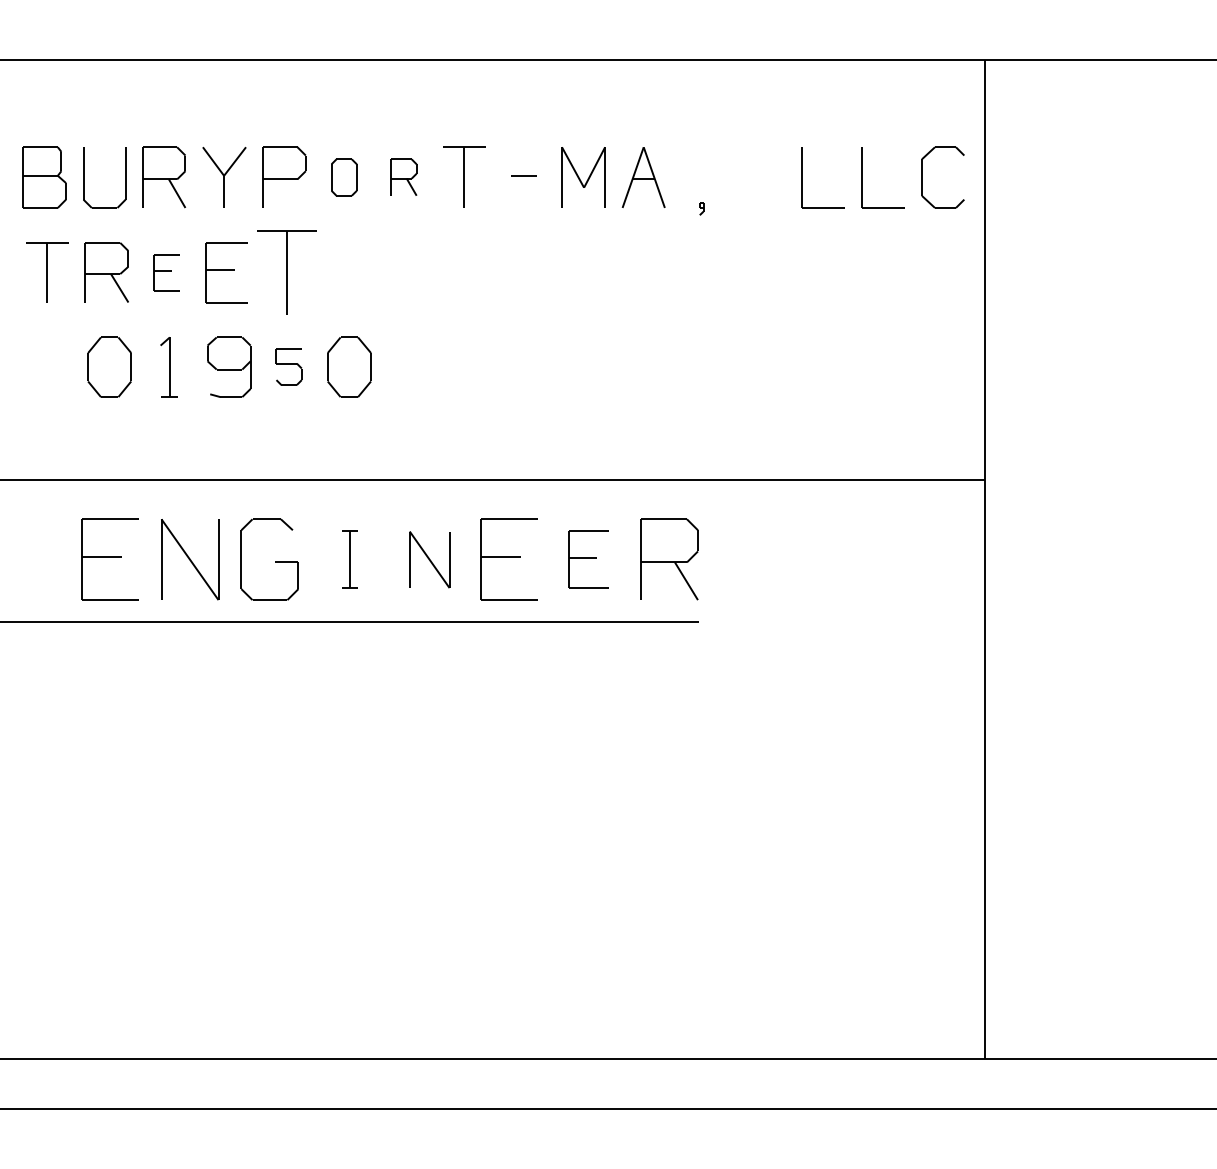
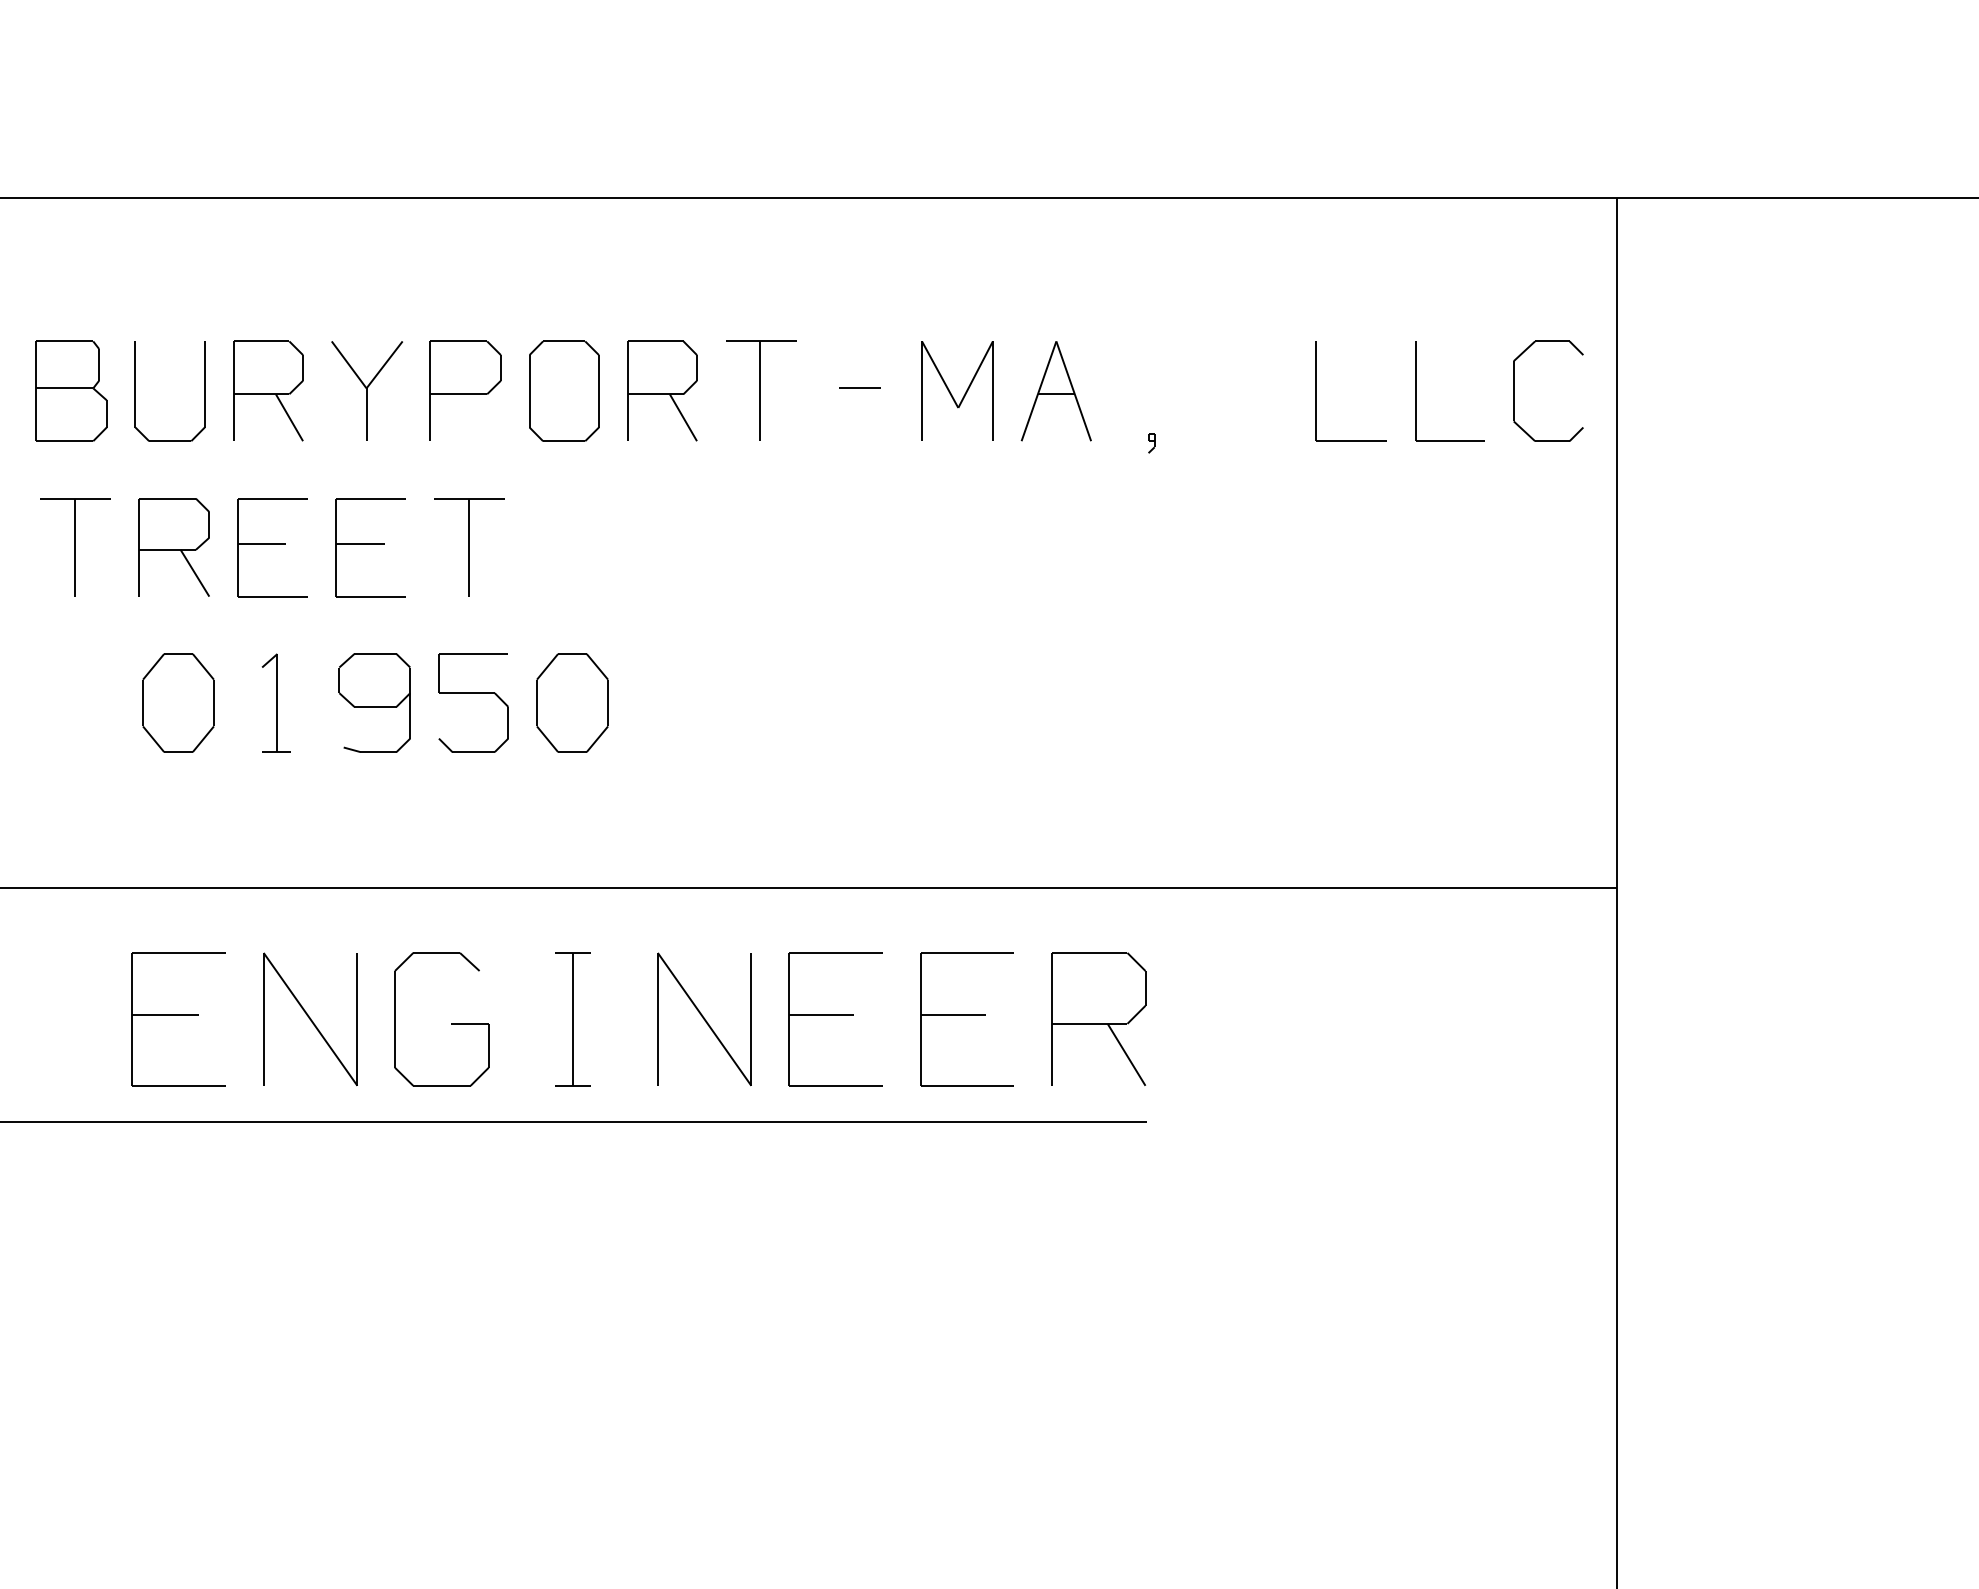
part: (343, 177) -> (562, 391), size x1.67
part: (403, 177) -> (661, 391), size x1.67
part: (166, 272) -> (271, 547), size x1.67
part: (286, 272) -> (469, 547), size x0.71
part: (288, 366) -> (472, 701), size x1.67
part: (349, 559) -> (572, 1019), size x1.43
part: (429, 559) -> (704, 1019), size x1.43
part: (588, 559) -> (965, 1019), size x1.43

